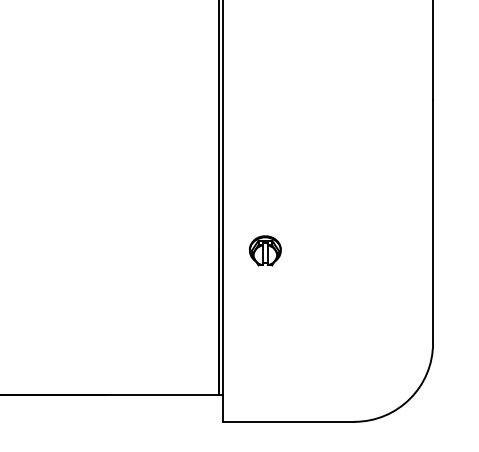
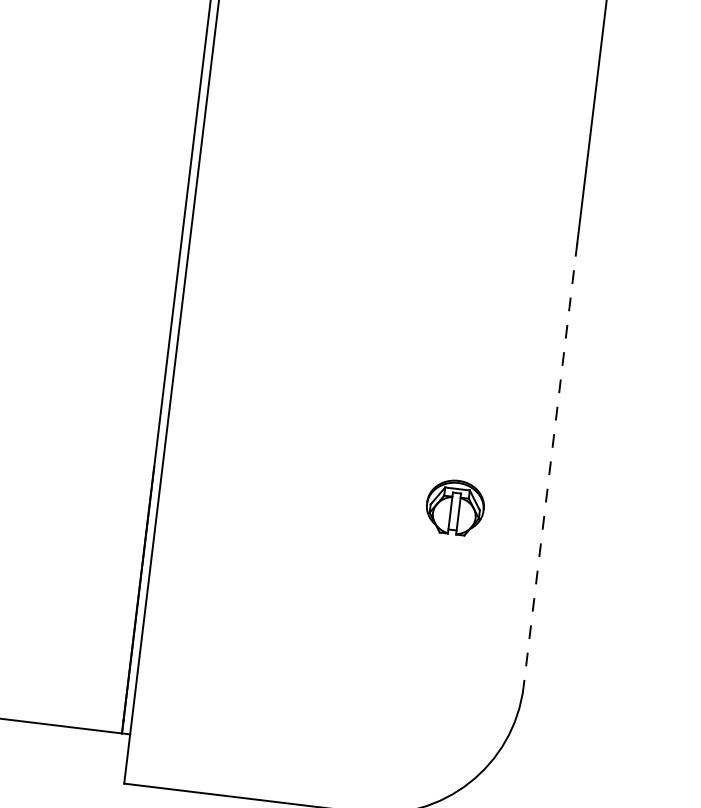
line: (433, 221) -> (551, 464), solid -> dashed
part: (265, 250) -> (455, 506), moved

